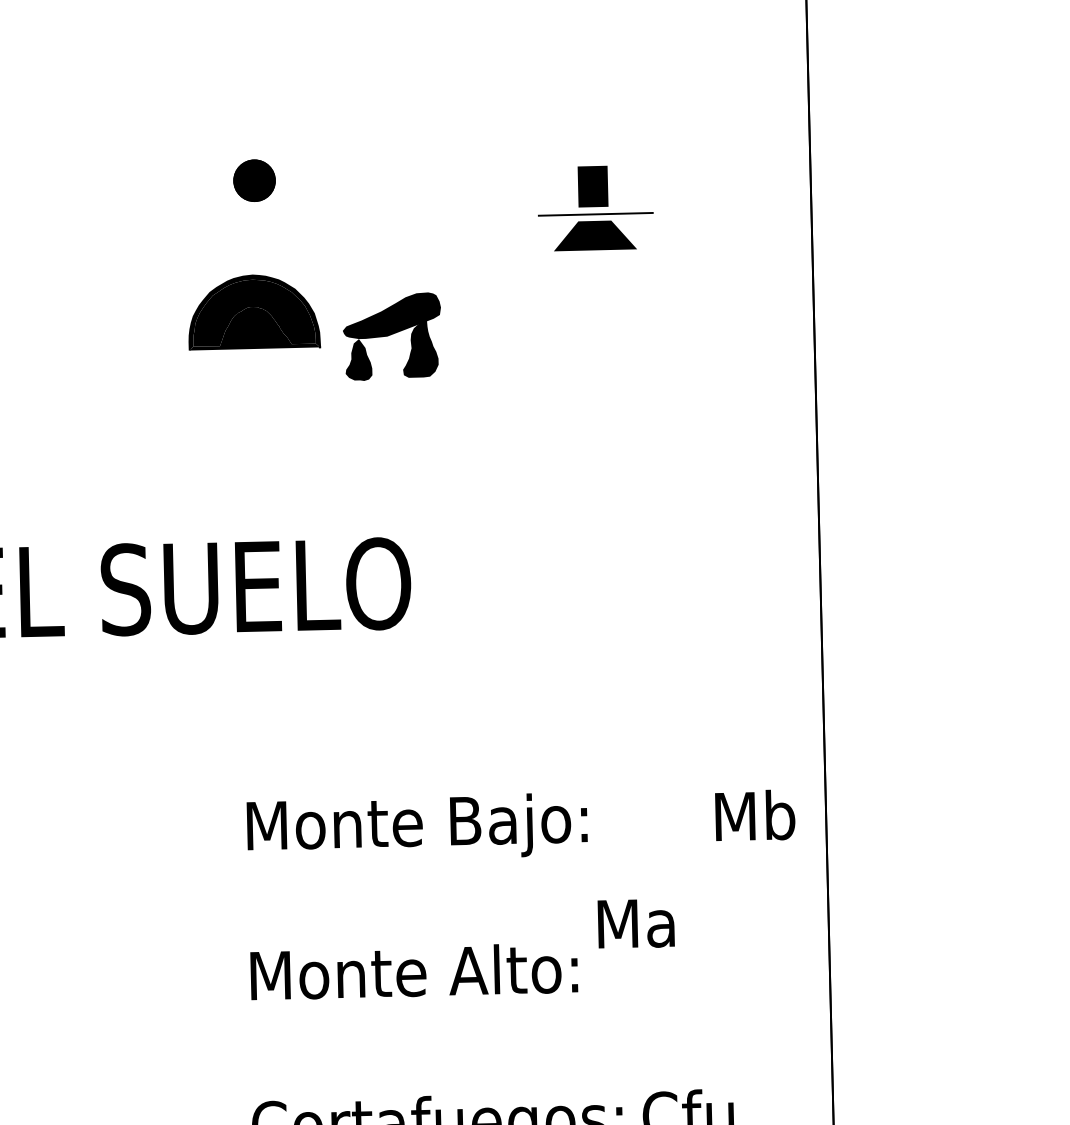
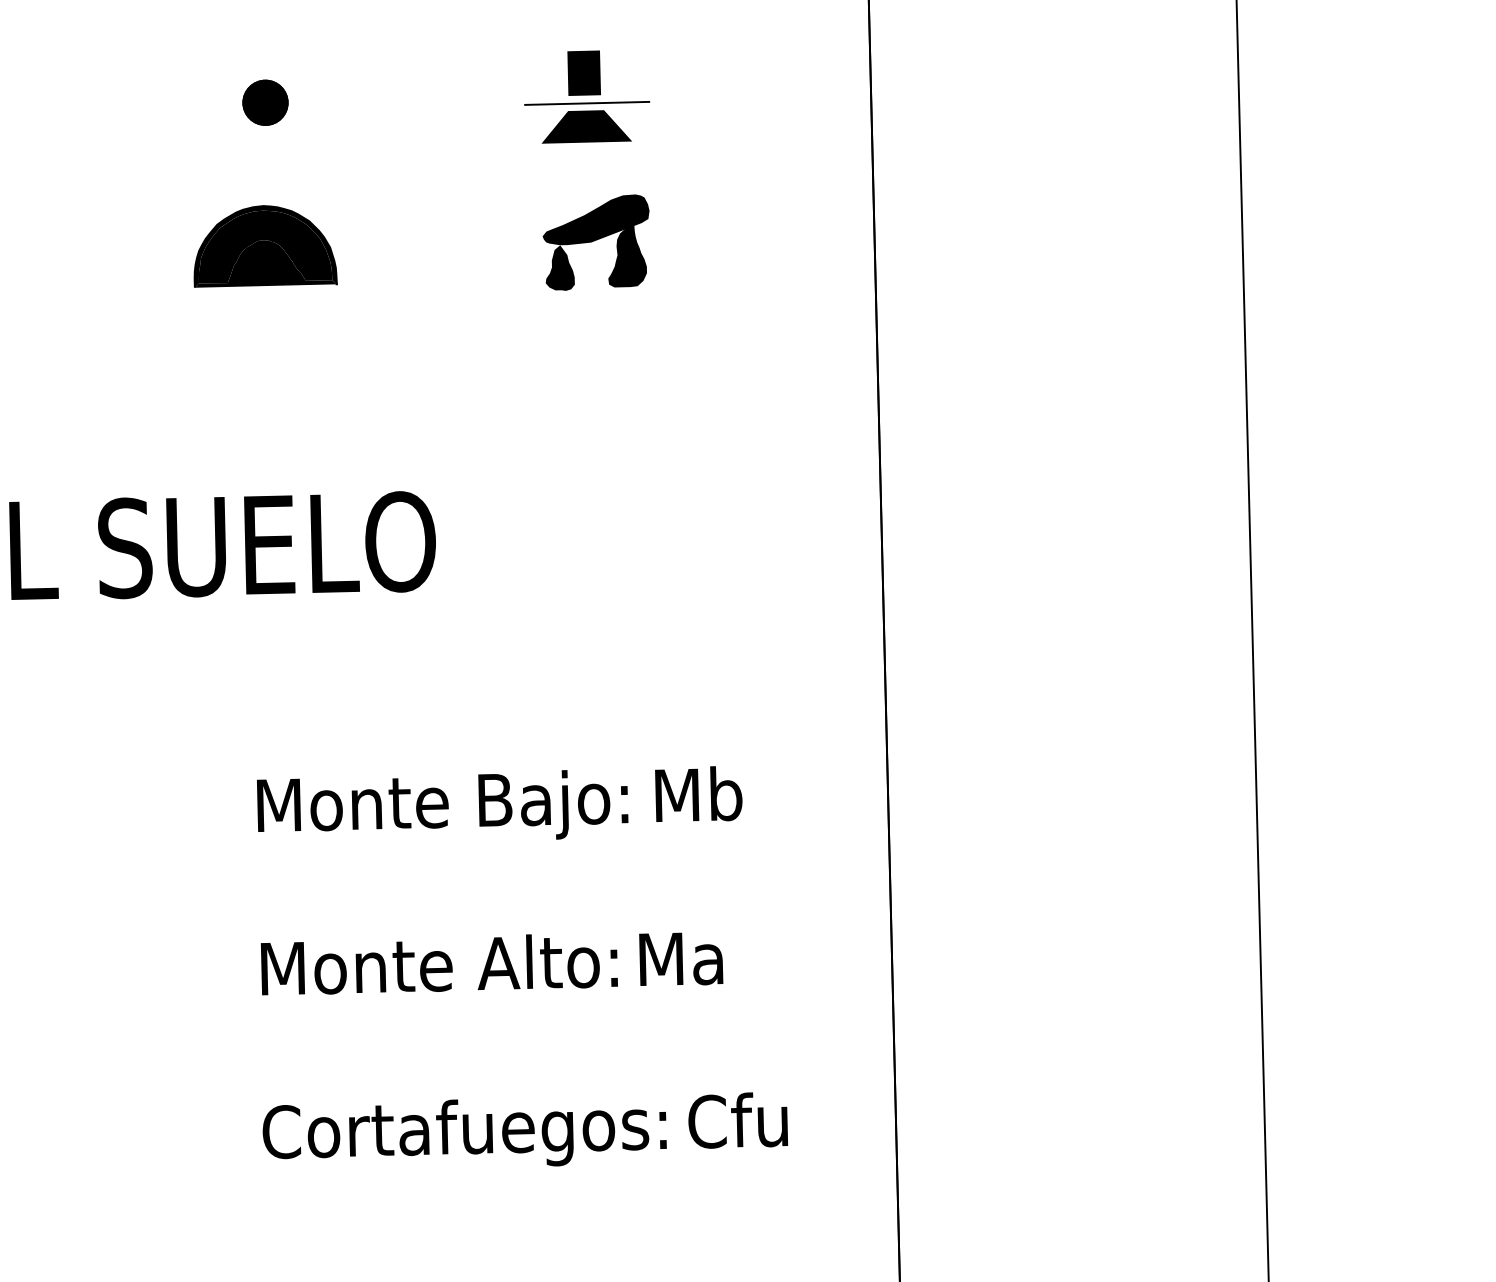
part: (596, 208) -> (587, 96), moved
part: (391, 336) -> (595, 242), moved
text: (754, 814) -> (698, 793), moved
text: (636, 923) -> (681, 958), moved

